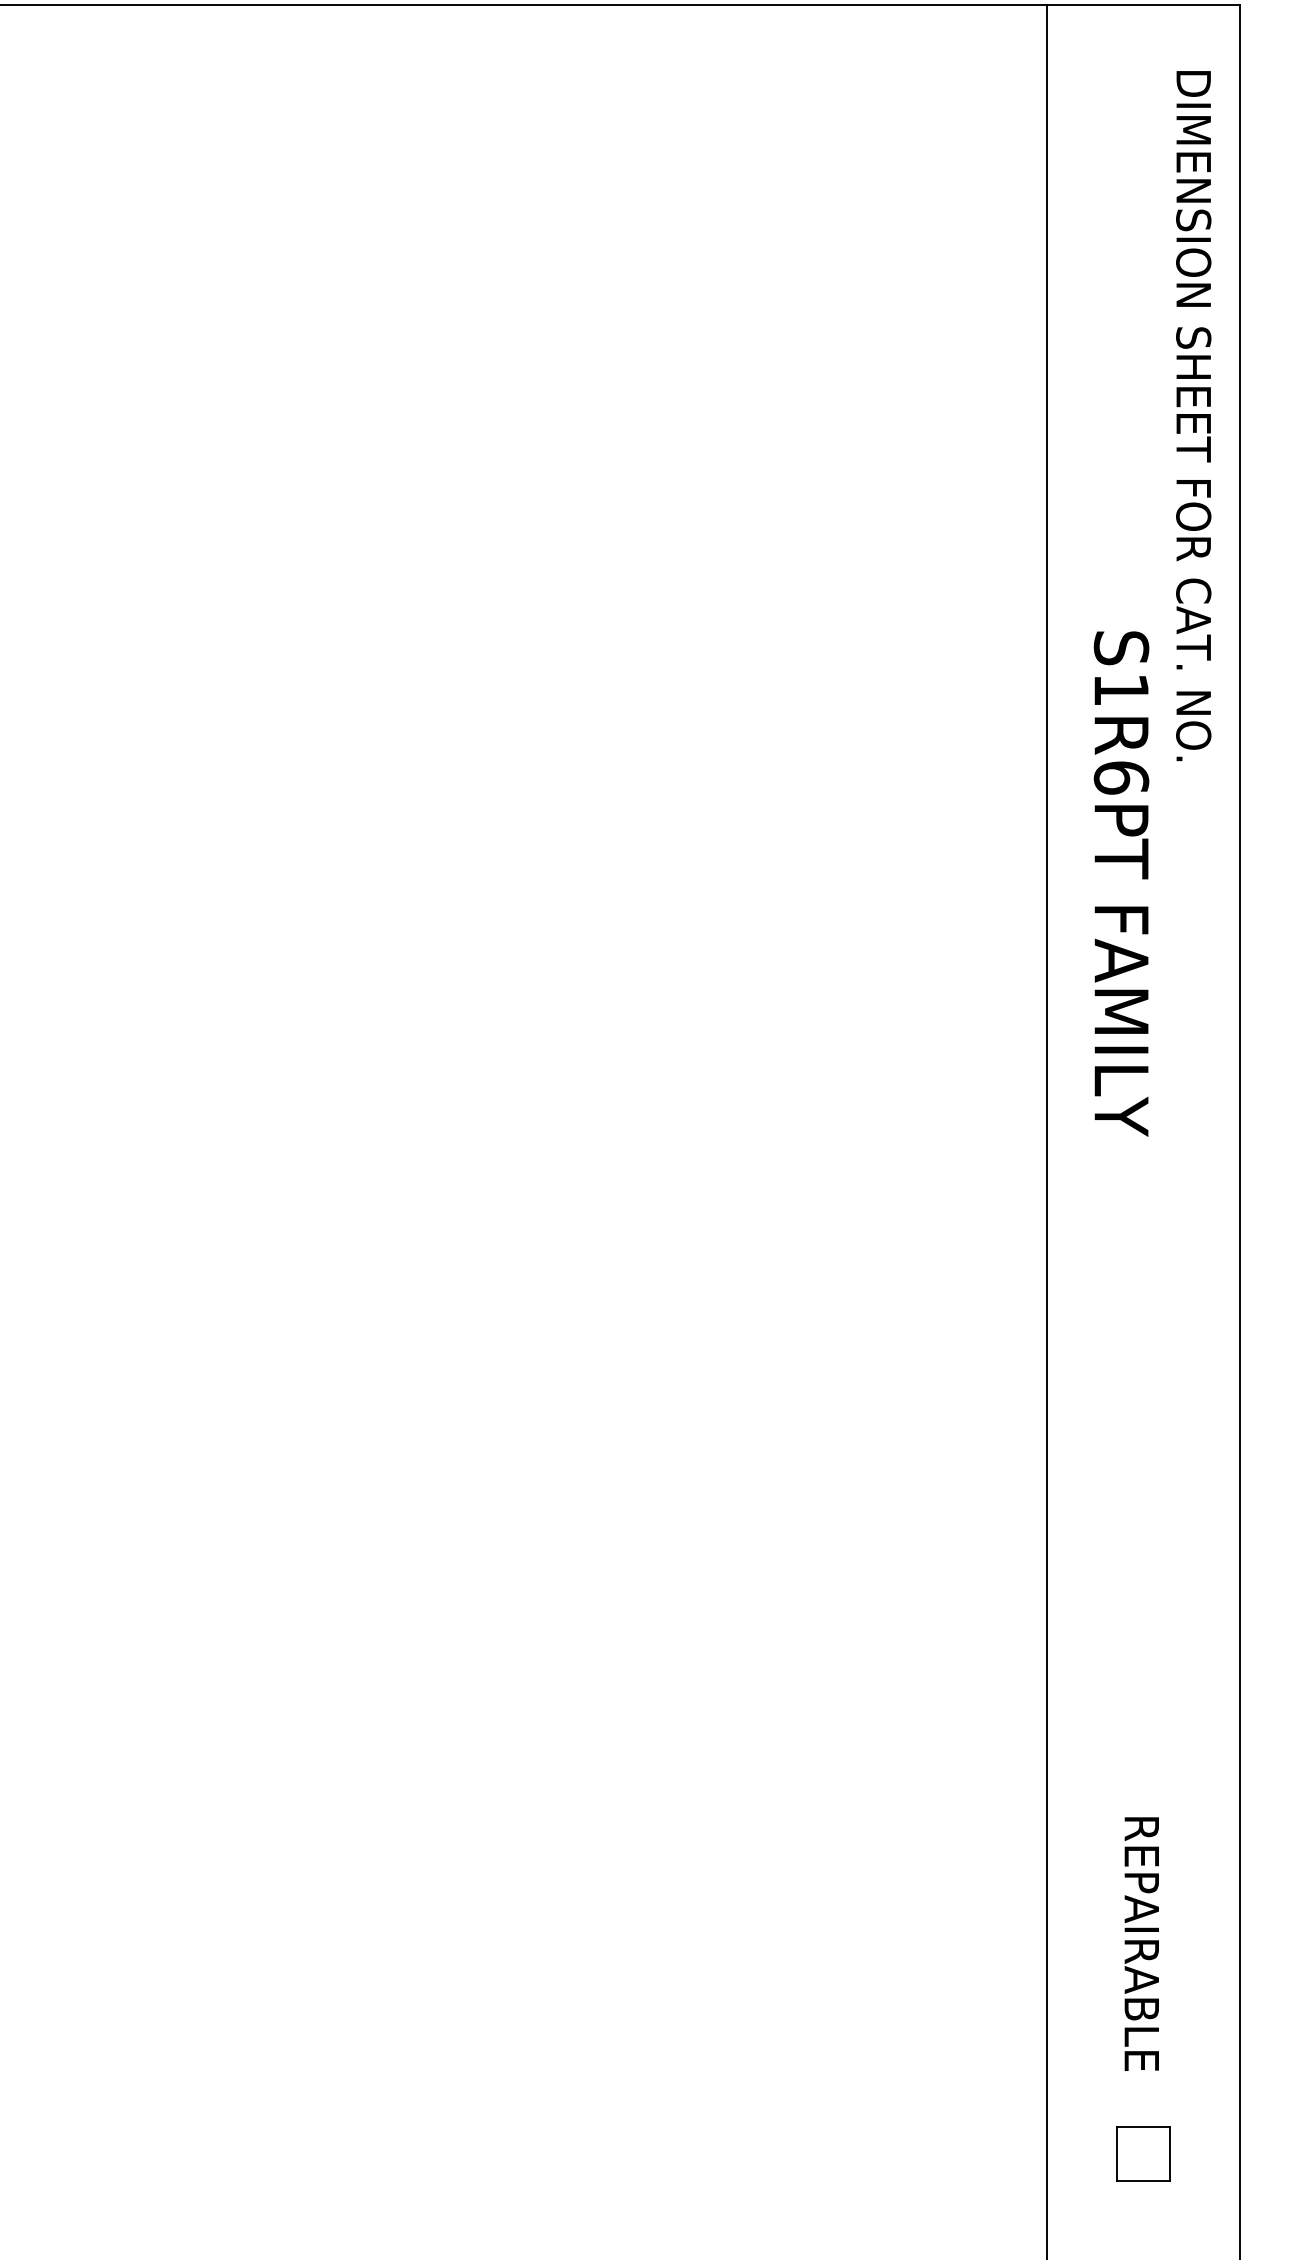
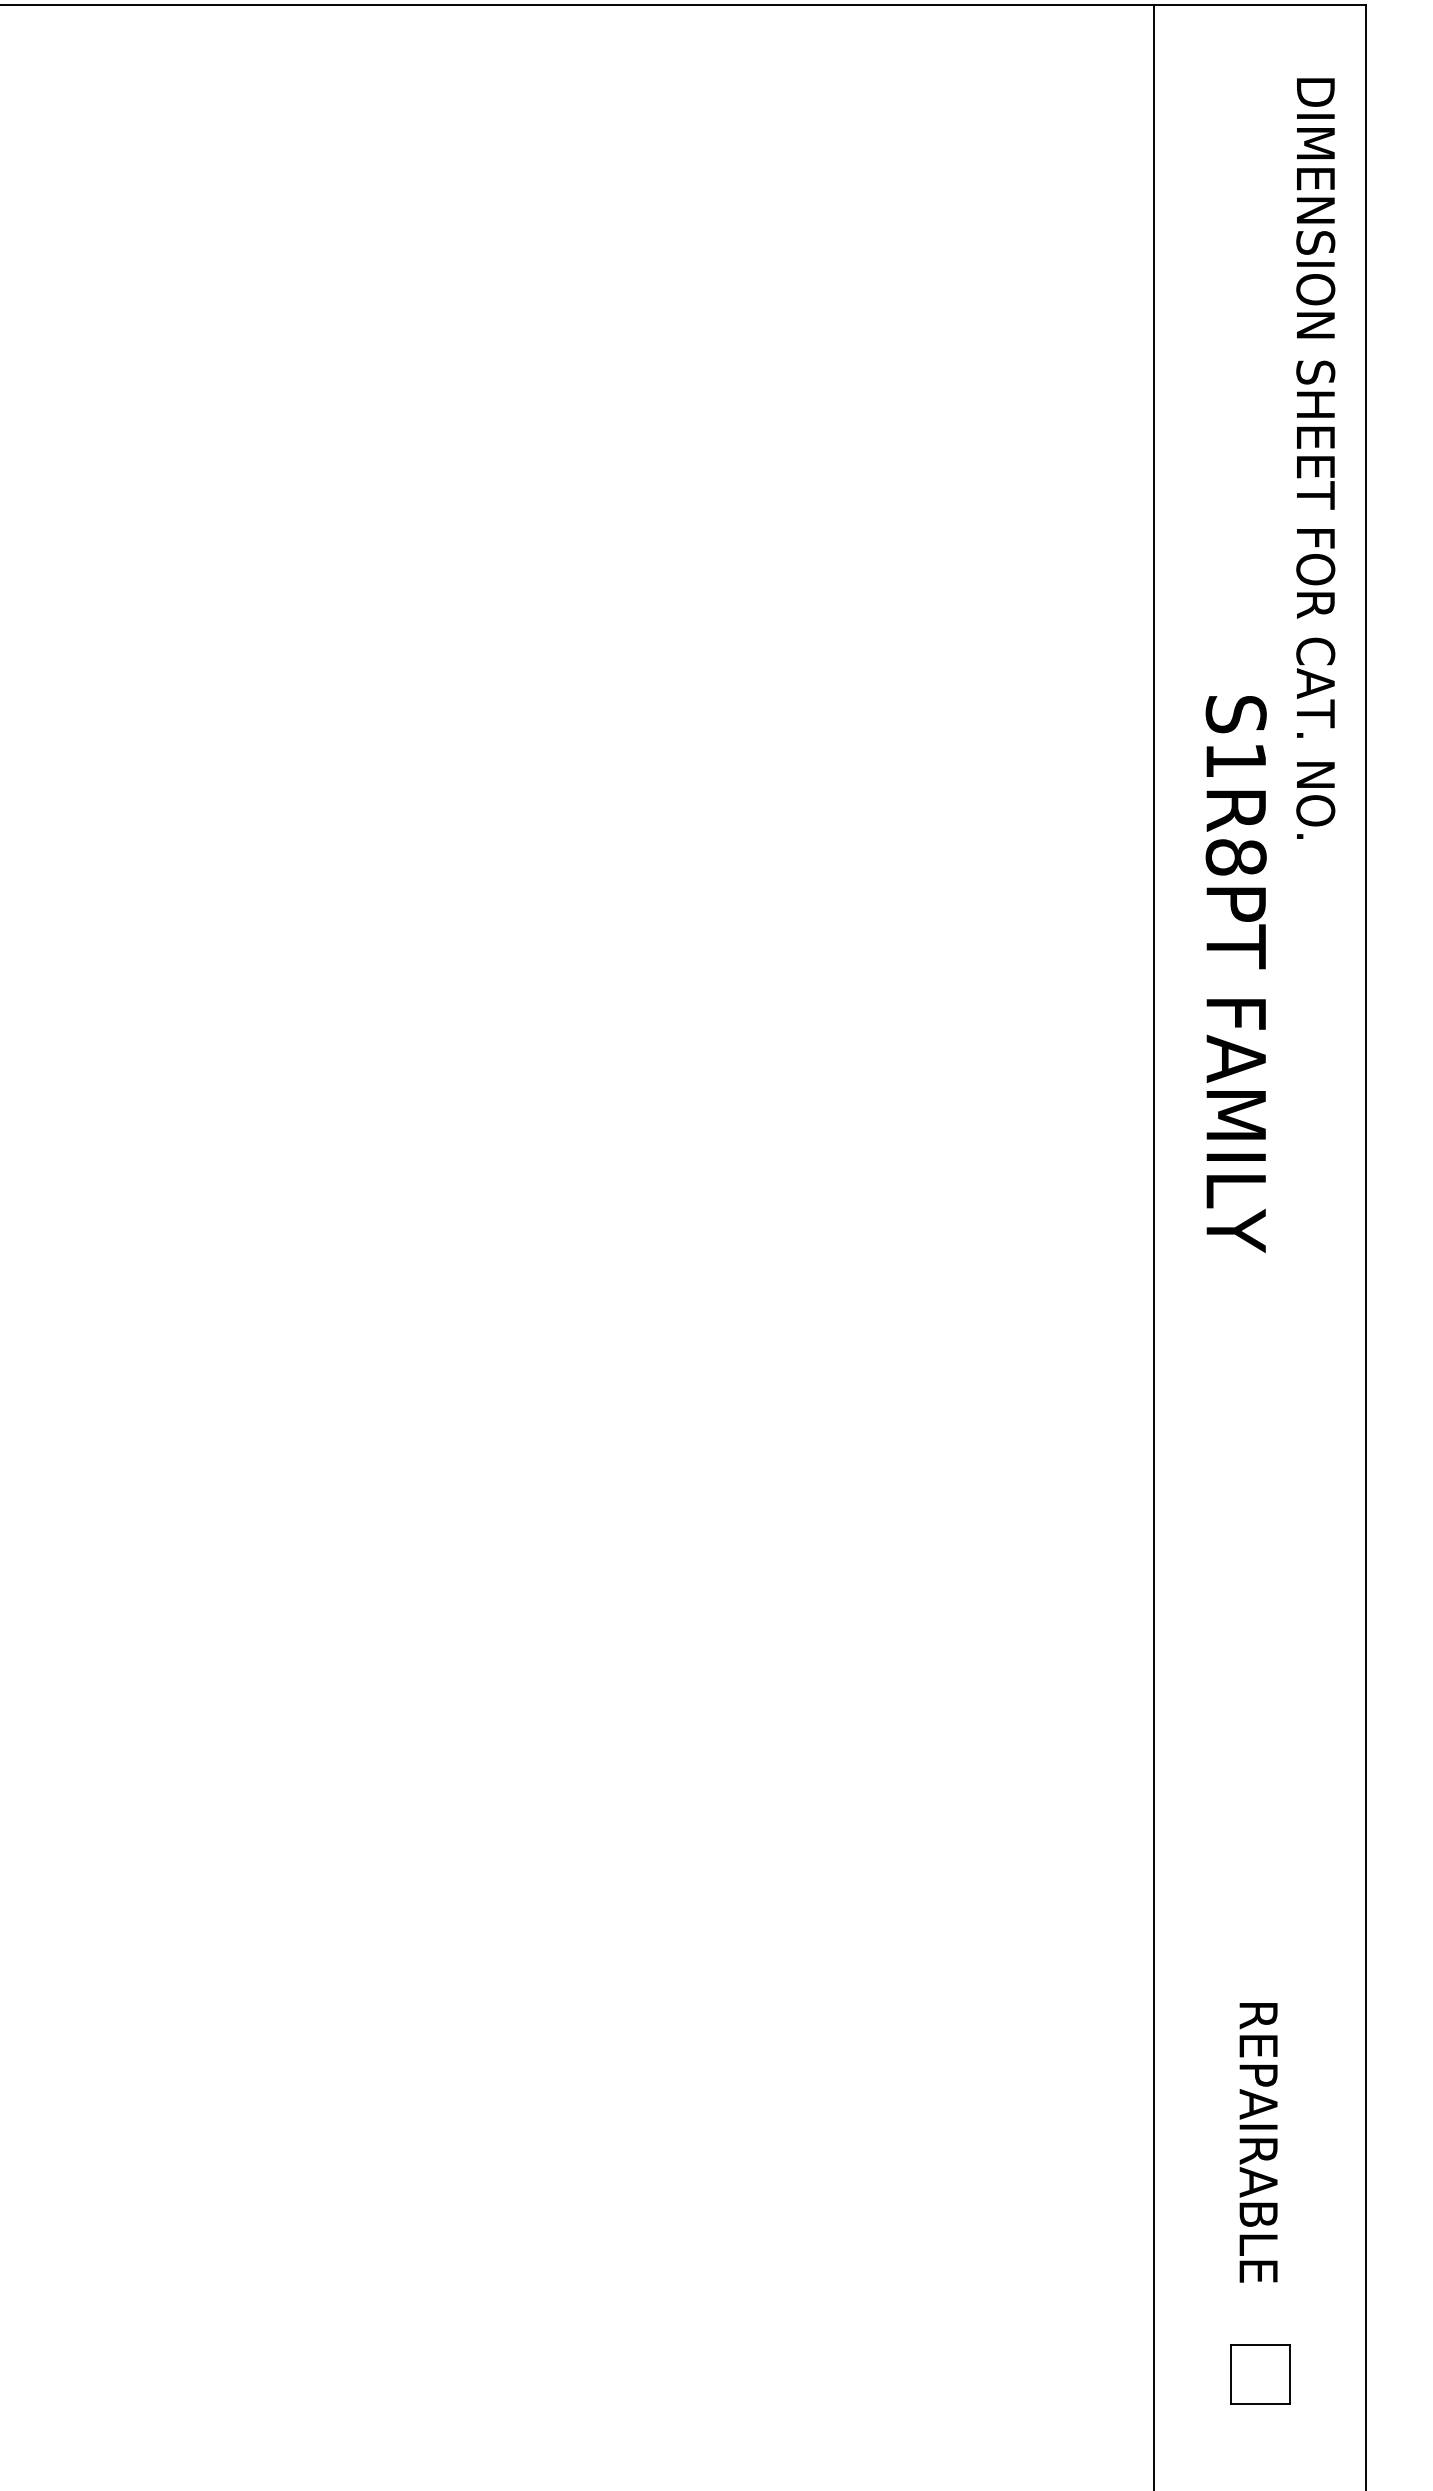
text: (1120, 777) -> (1235, 857), S1R6PT -> S1R8PT

